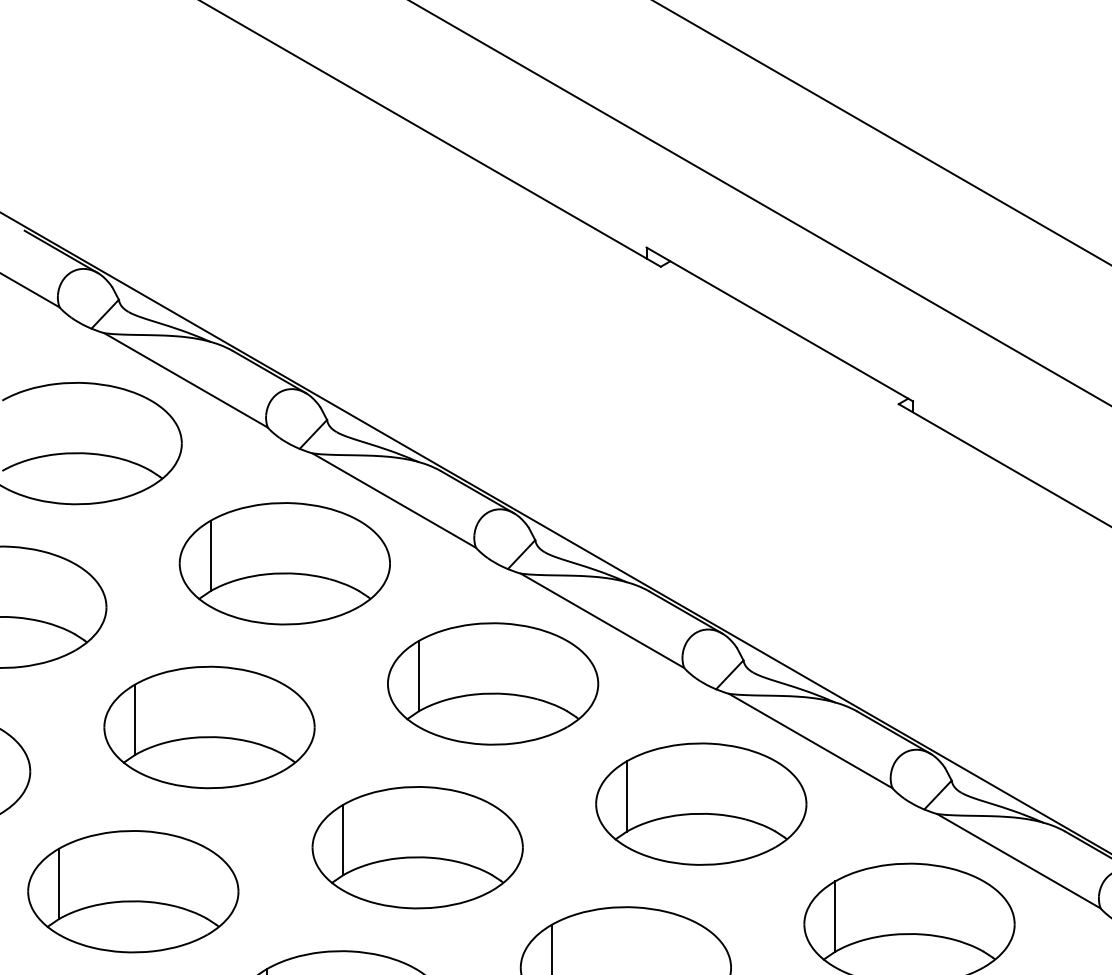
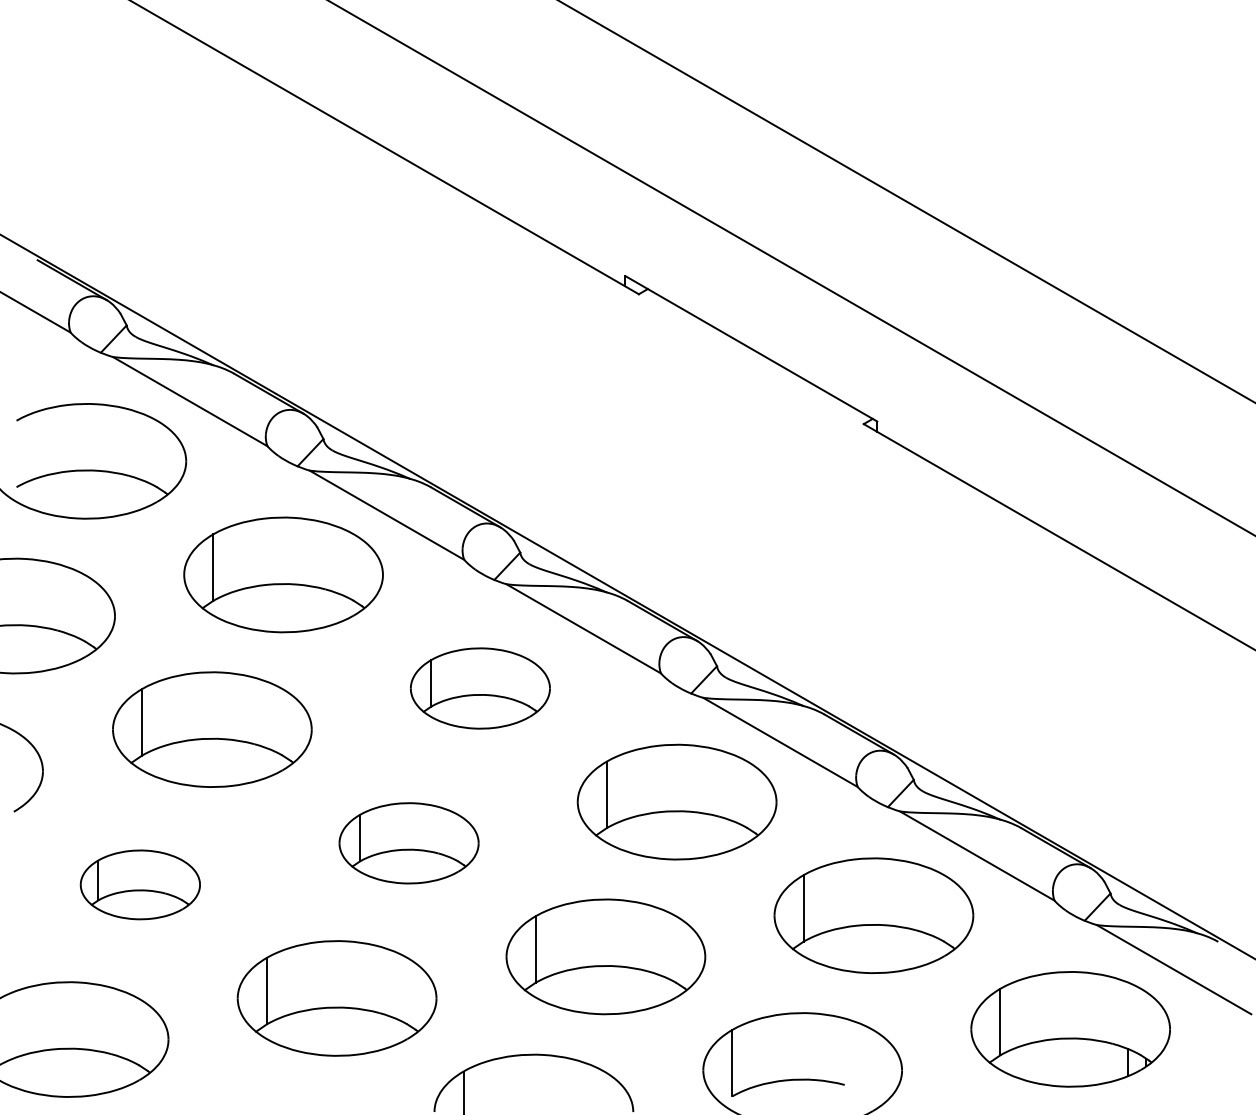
part: (493, 683) -> (480, 688), size x0.7
part: (417, 847) -> (408, 843), size x0.7
part: (133, 891) -> (140, 884), size x0.6

